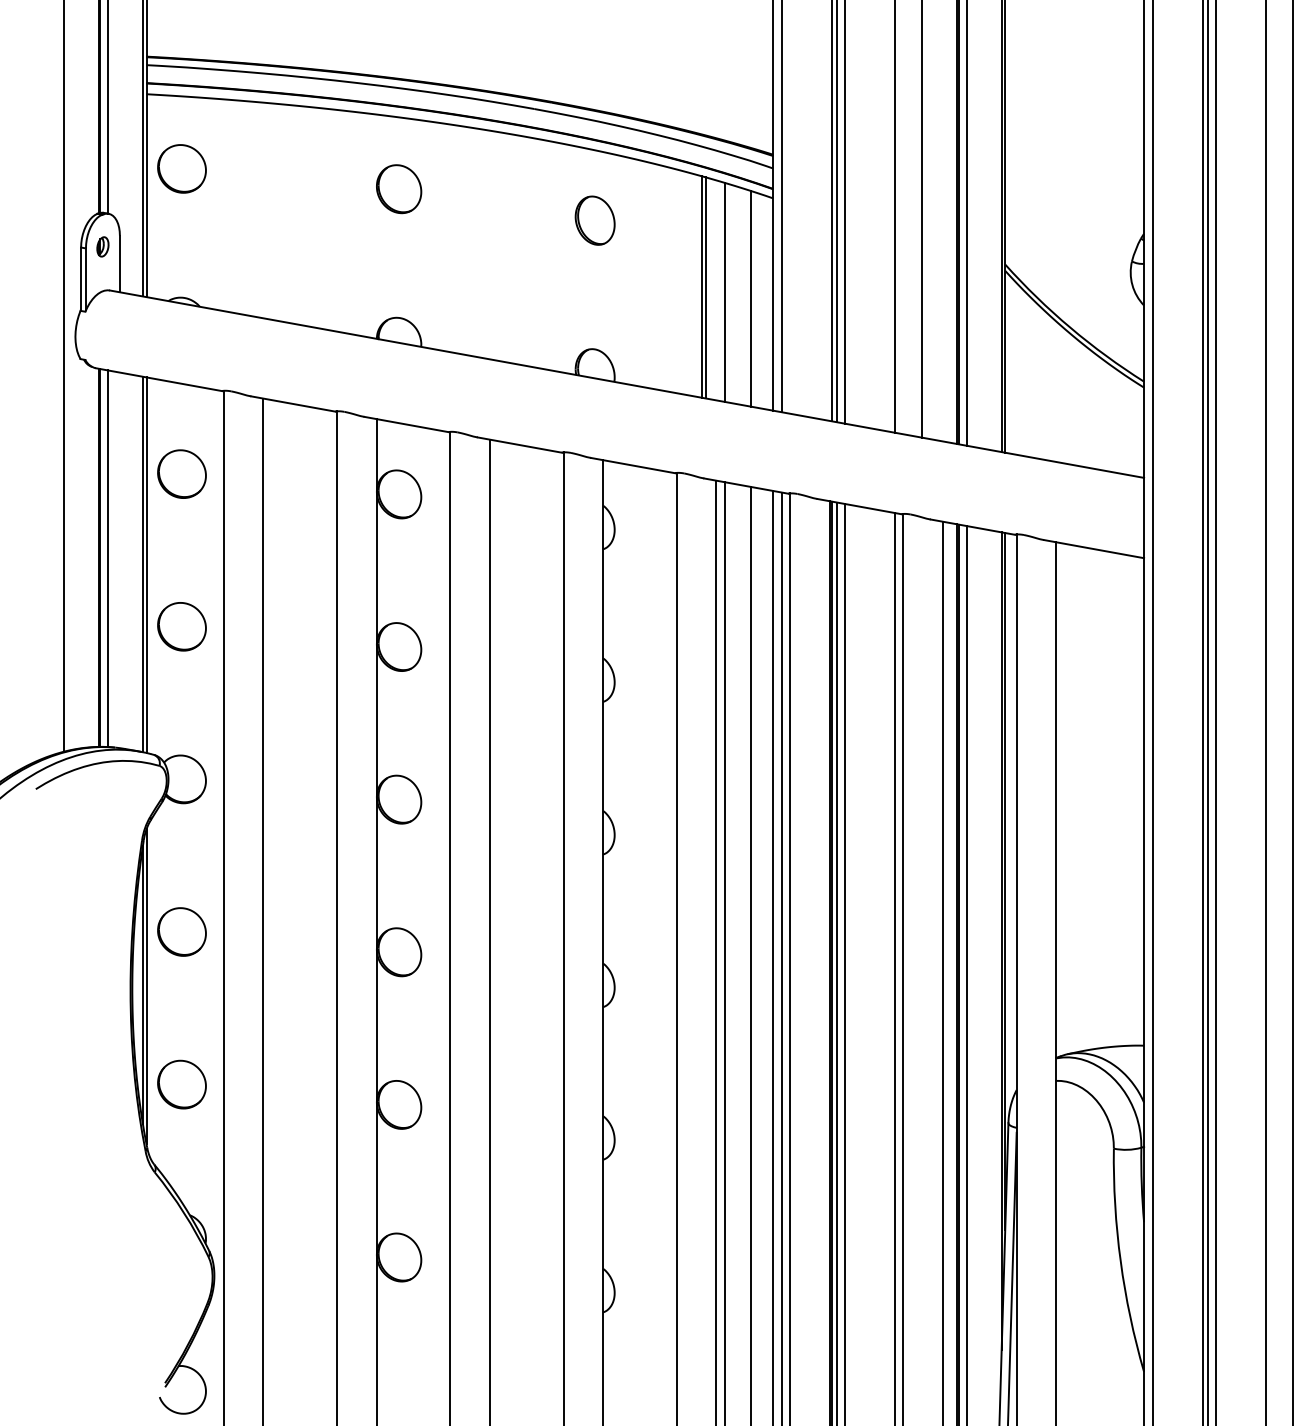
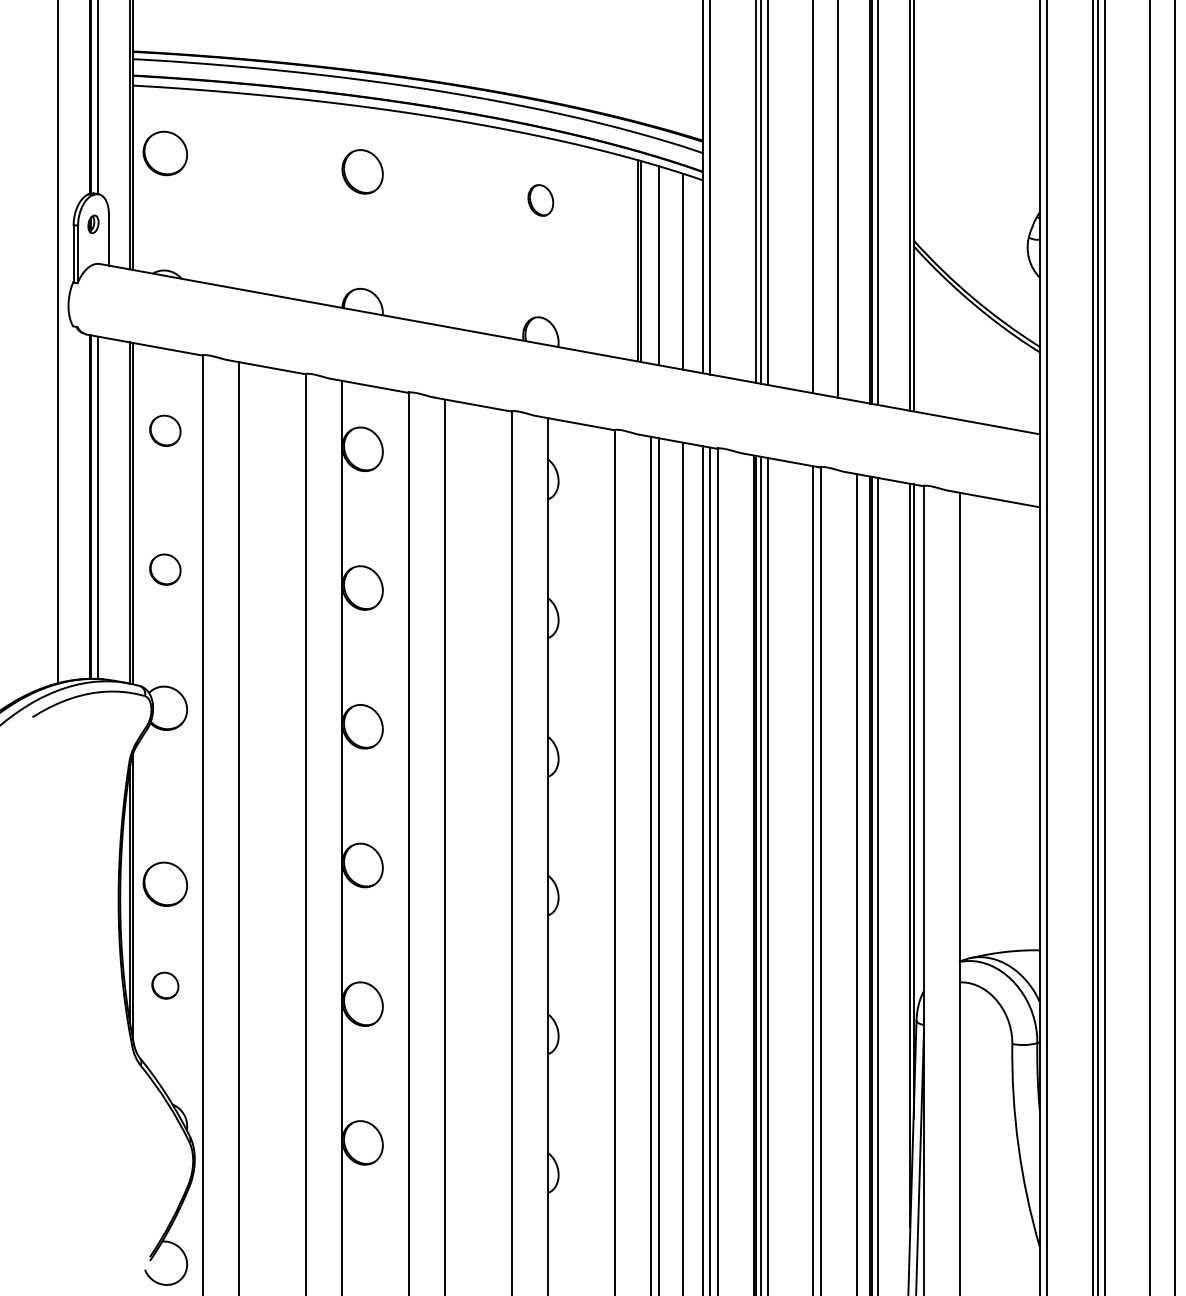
part: (594, 220) -> (540, 200), size x0.7
part: (181, 473) -> (164, 430), size x0.7
part: (181, 626) -> (164, 569), size x0.7
part: (181, 931) -> (164, 883), moved
part: (181, 1084) -> (164, 985), size x0.6

